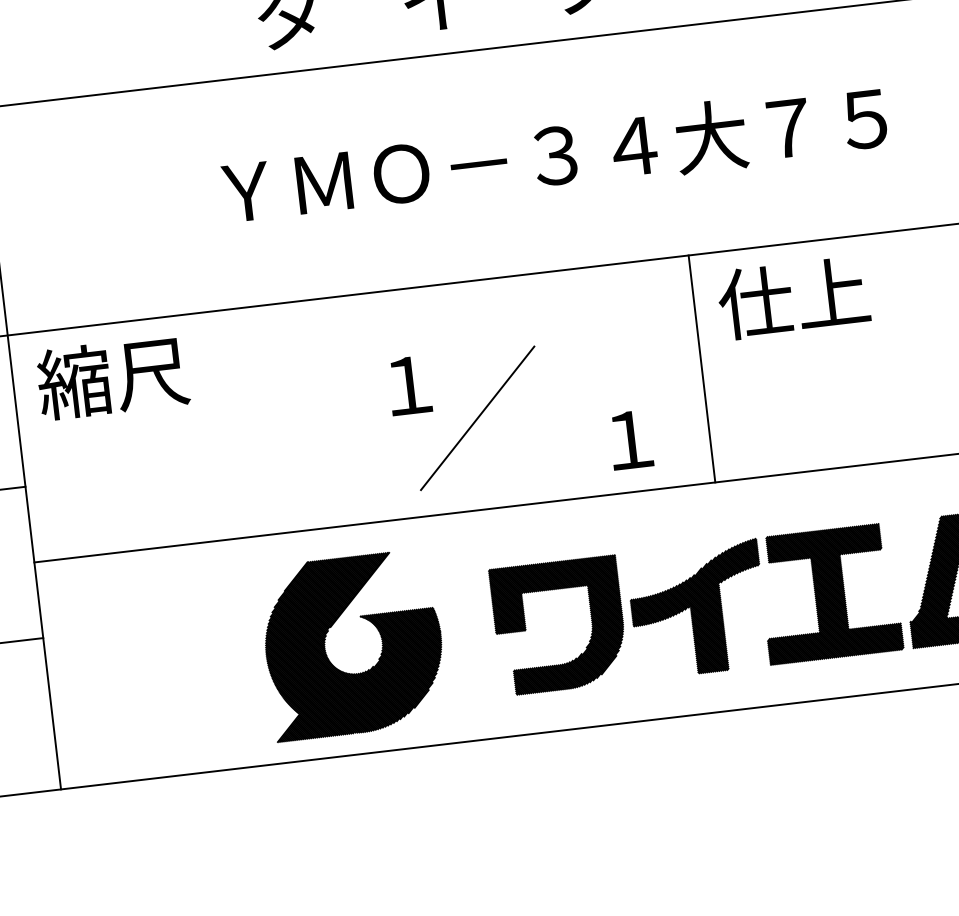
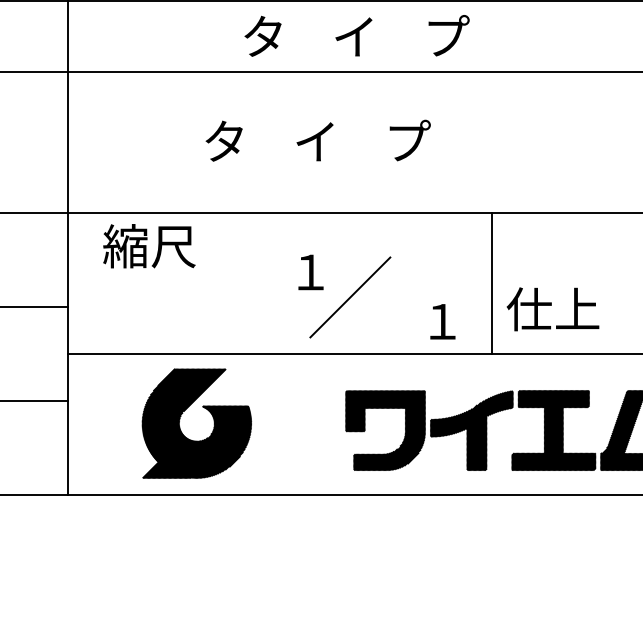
text: (549, 155) -> (413, 141), ＹＭＯ－３４大７５ -> タ    イ    プ
text: (792, 298) -> (552, 309), moved
text: (113, 378) -> (149, 246), moved
part: (327, 652) -> (180, 426), moved

